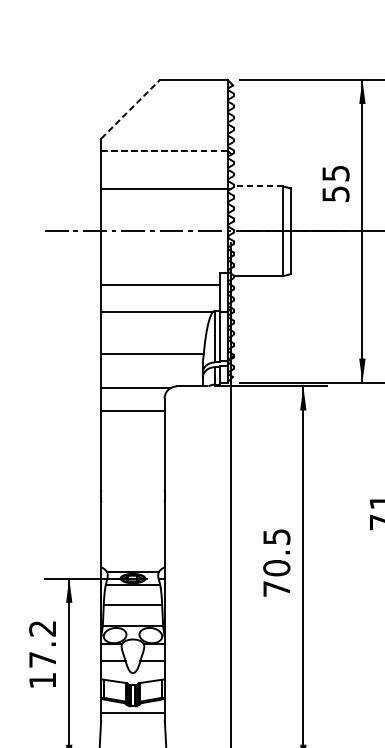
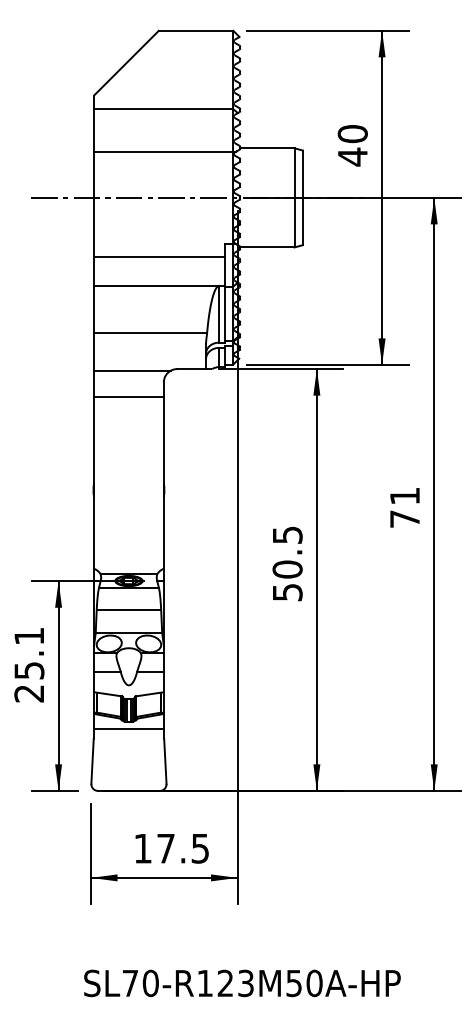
line: (130, 109) -> (126, 63), dashed -> solid
line: (164, 151) -> (163, 109), dashed -> solid
text: (335, 183) -> (352, 145), 55 -> 40
line: (257, 186) -> (266, 148), dashed -> solid
text: (276, 588) -> (287, 592), 70.5 -> 50.5
text: (42, 655) -> (29, 665), 17.2 -> 25.1

